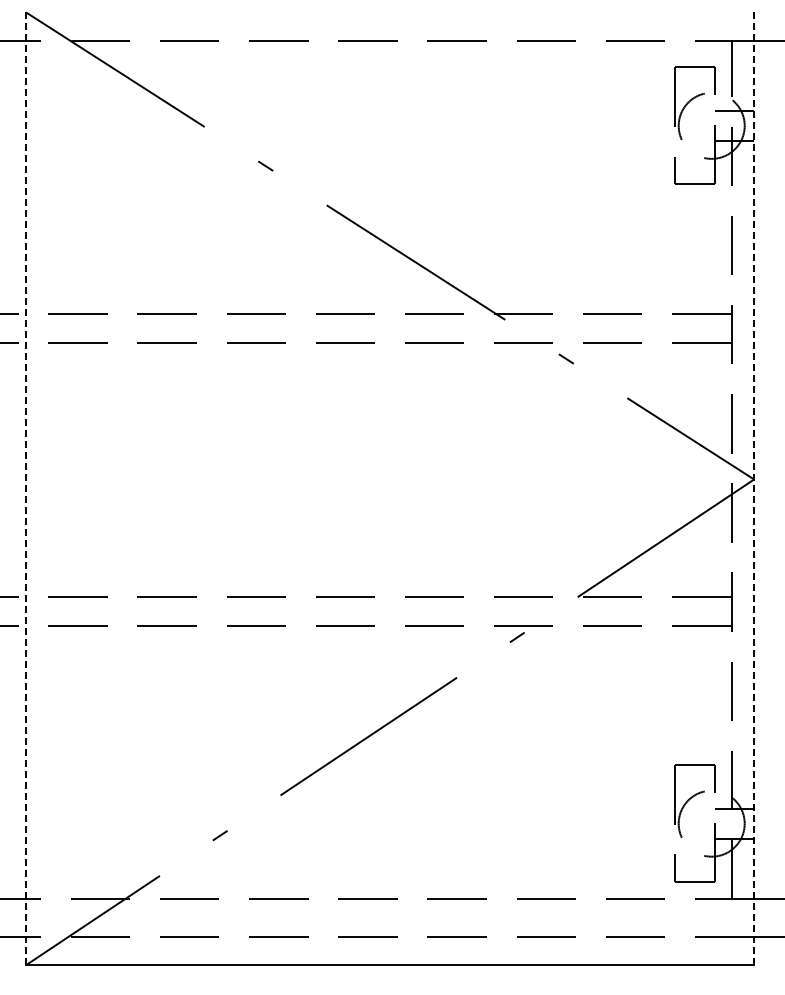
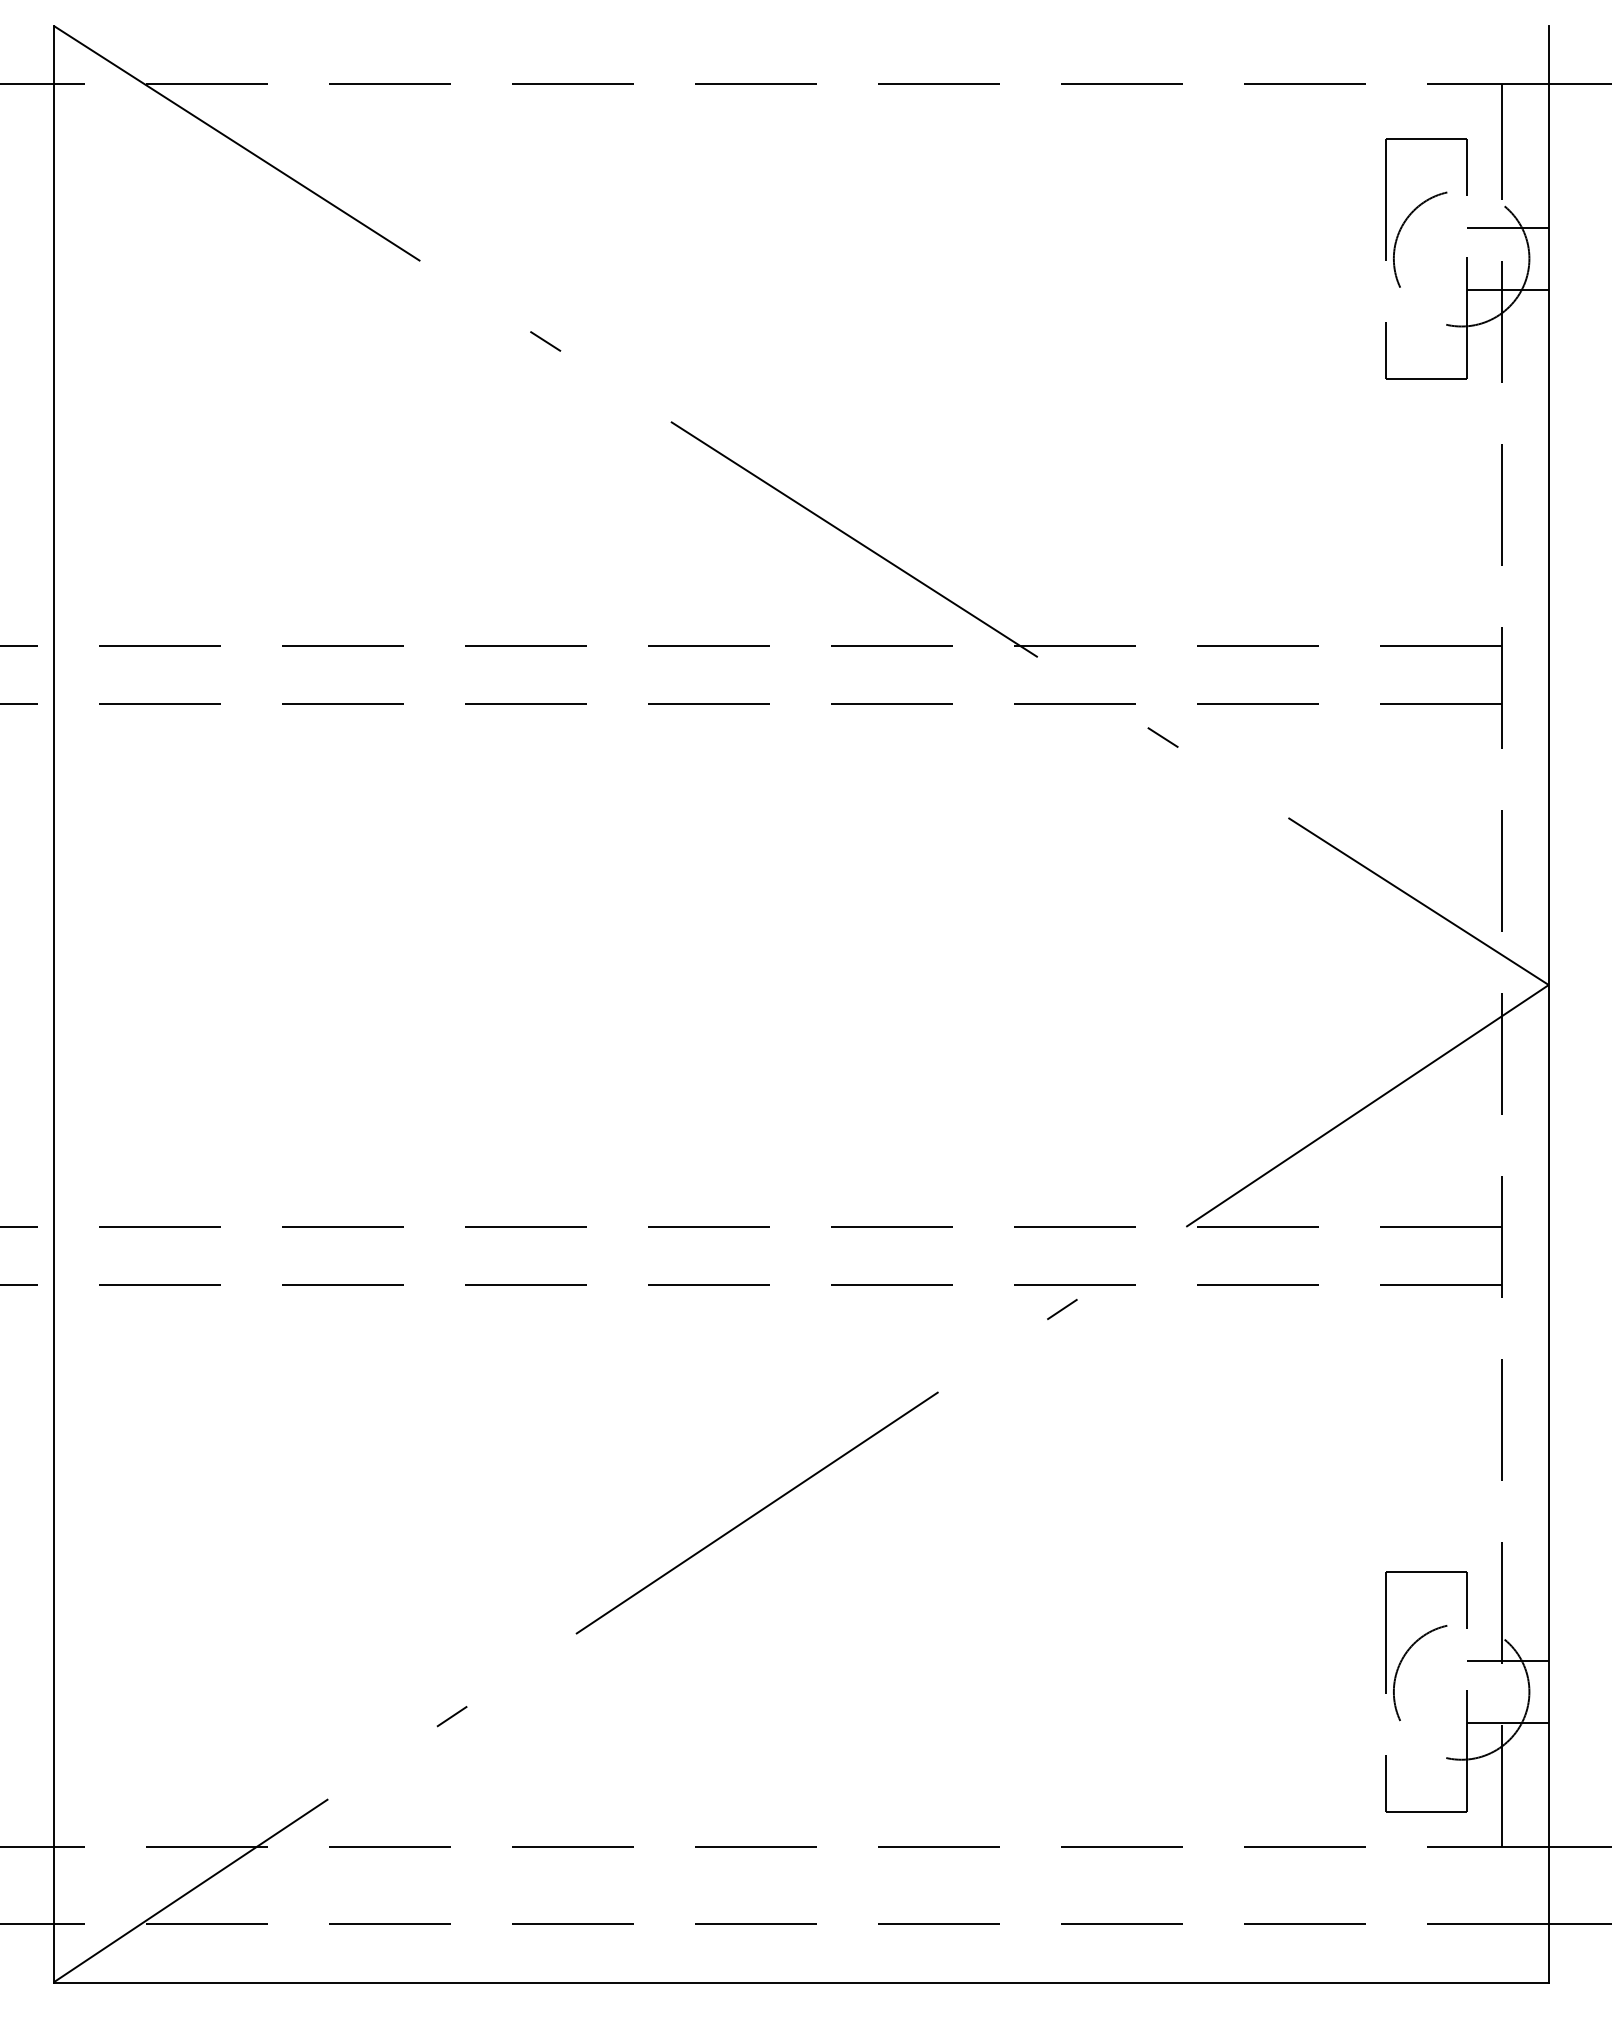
line: (26, 488) -> (54, 1003), dashed -> solid
line: (754, 489) -> (1549, 1005), dashed -> solid

